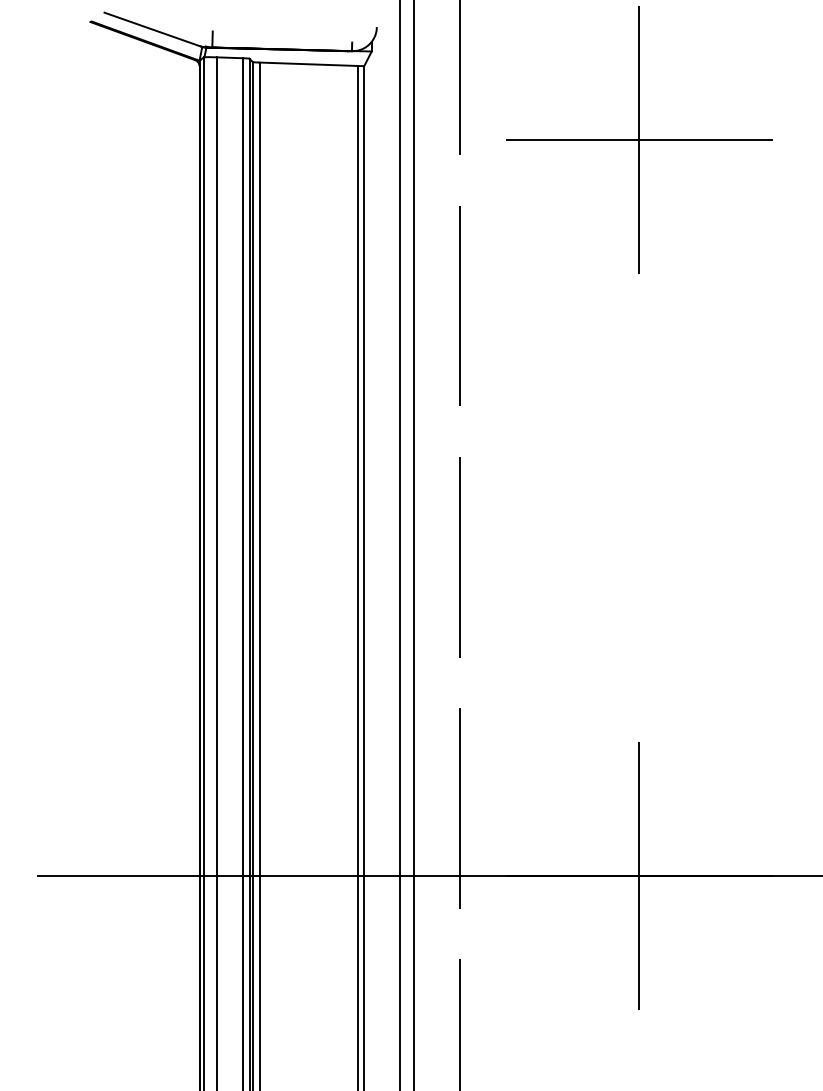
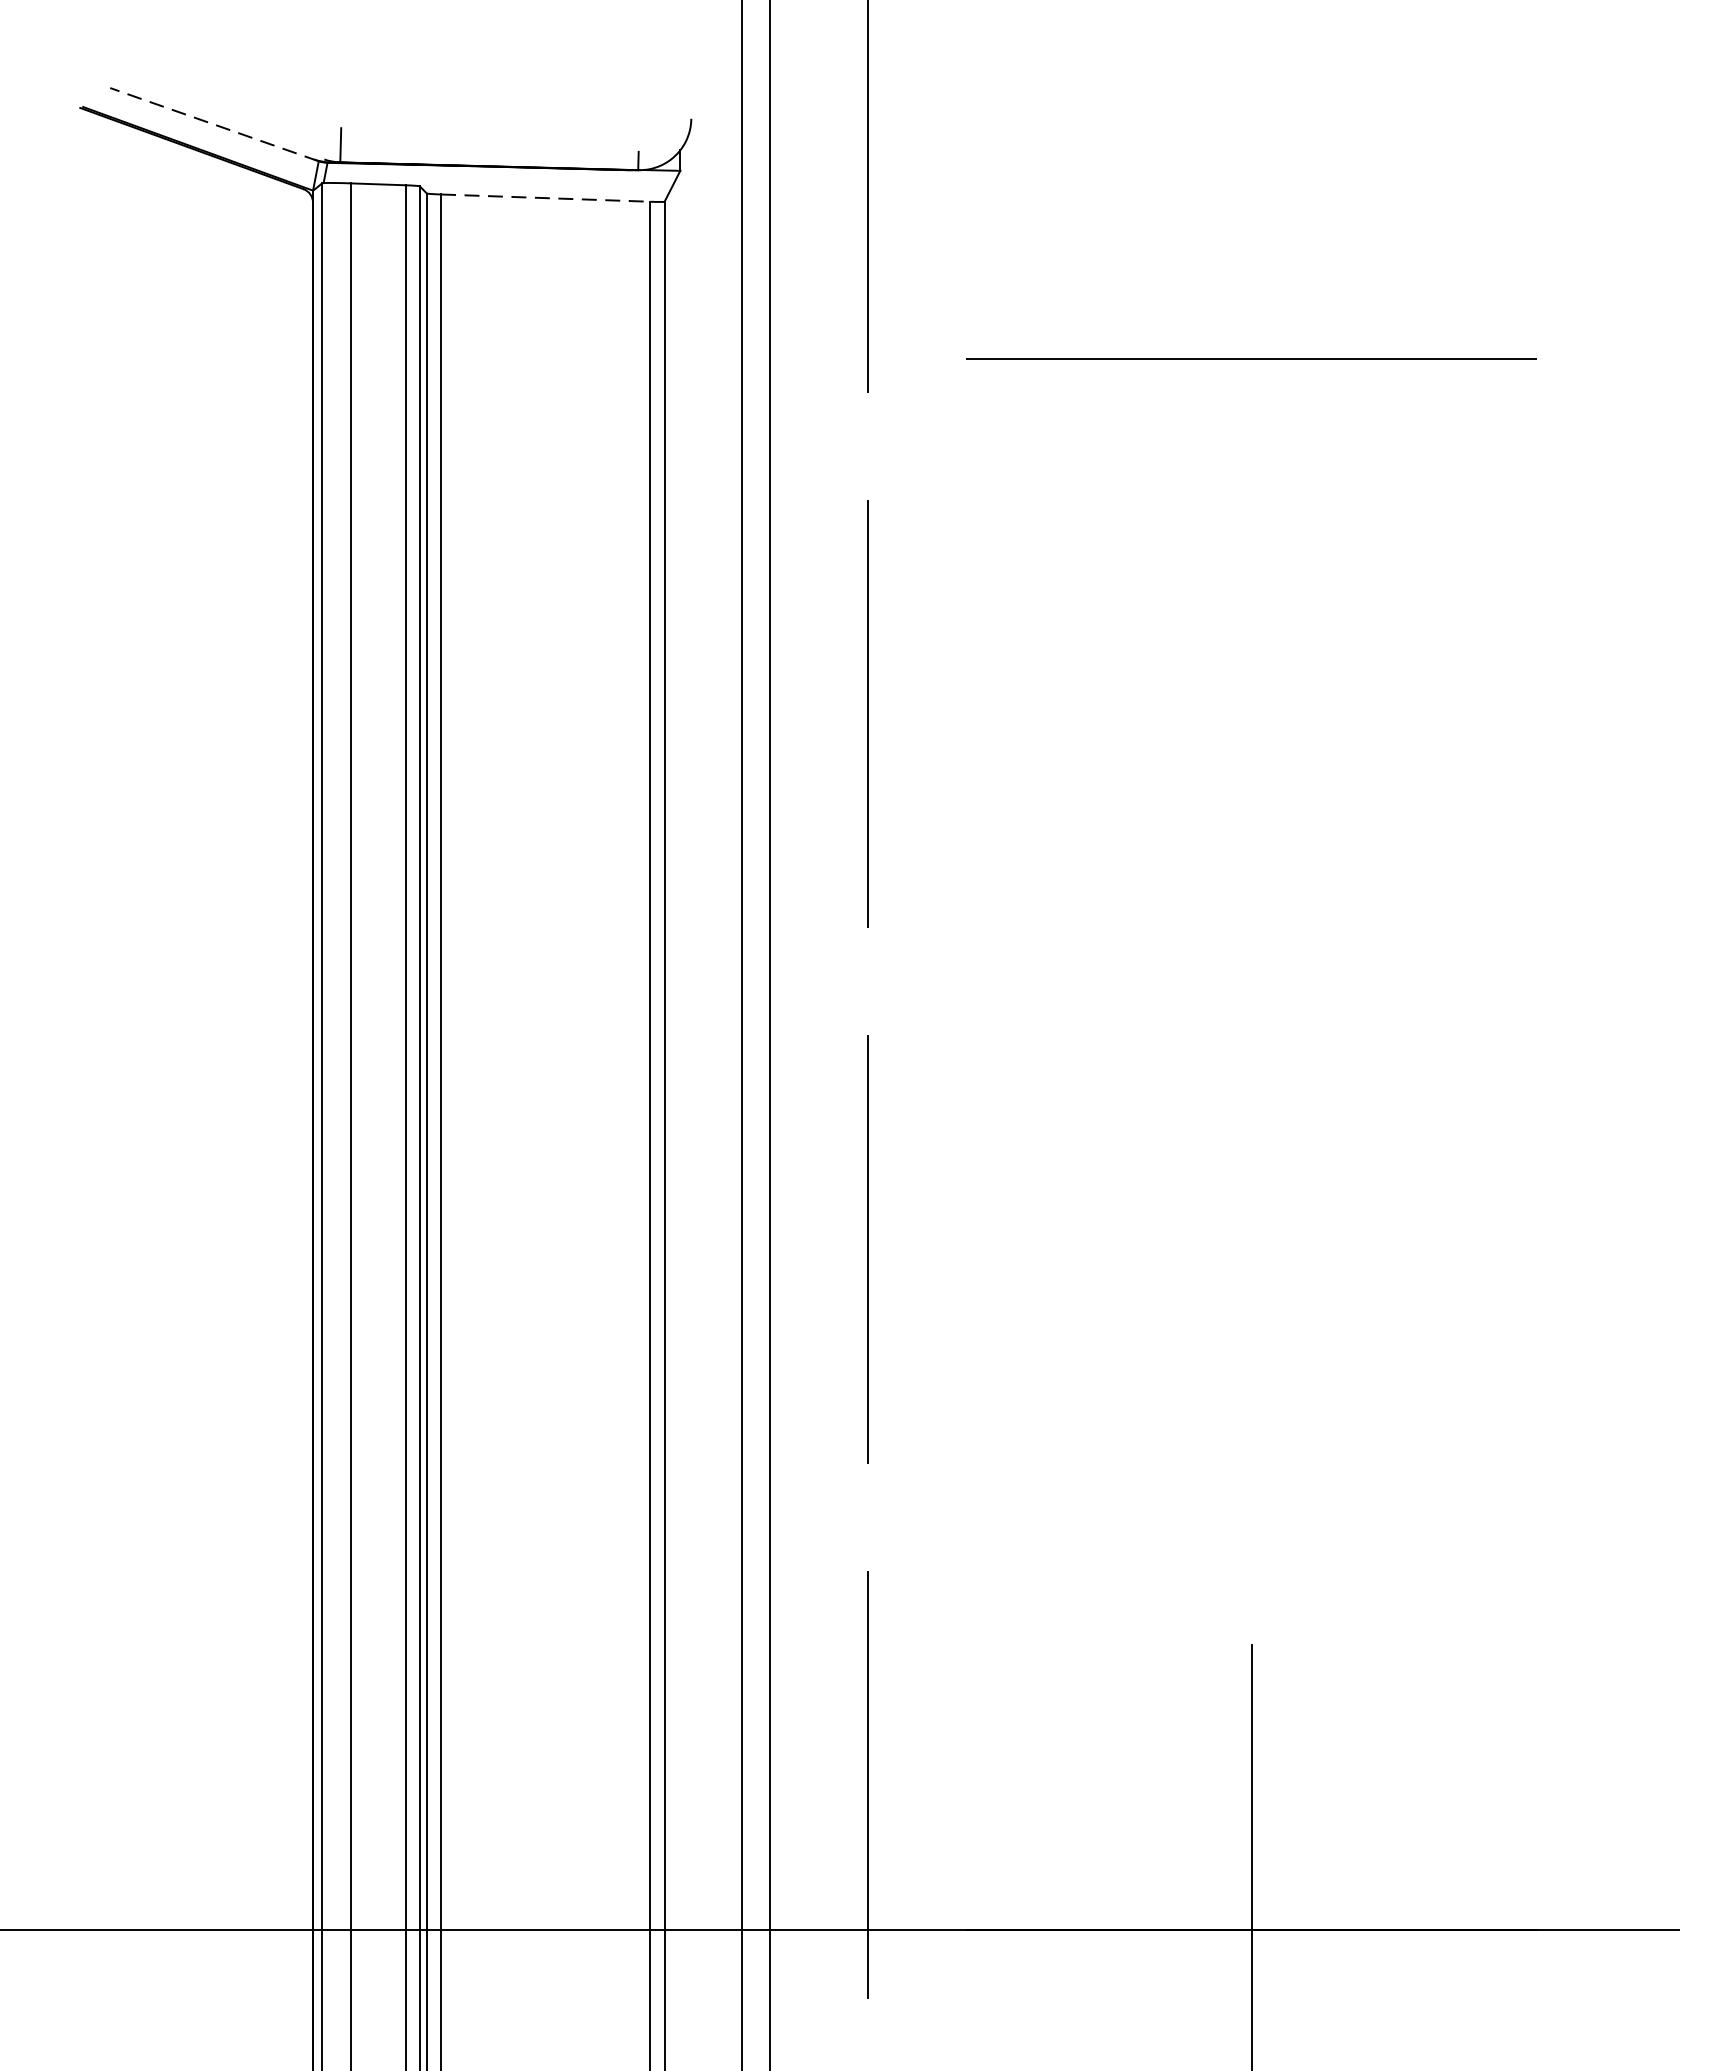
line: (153, 29) -> (214, 123), solid -> dashed
line: (309, 64) -> (547, 198), solid -> dashed
line: (639, 139) -> (1251, 358), removed

